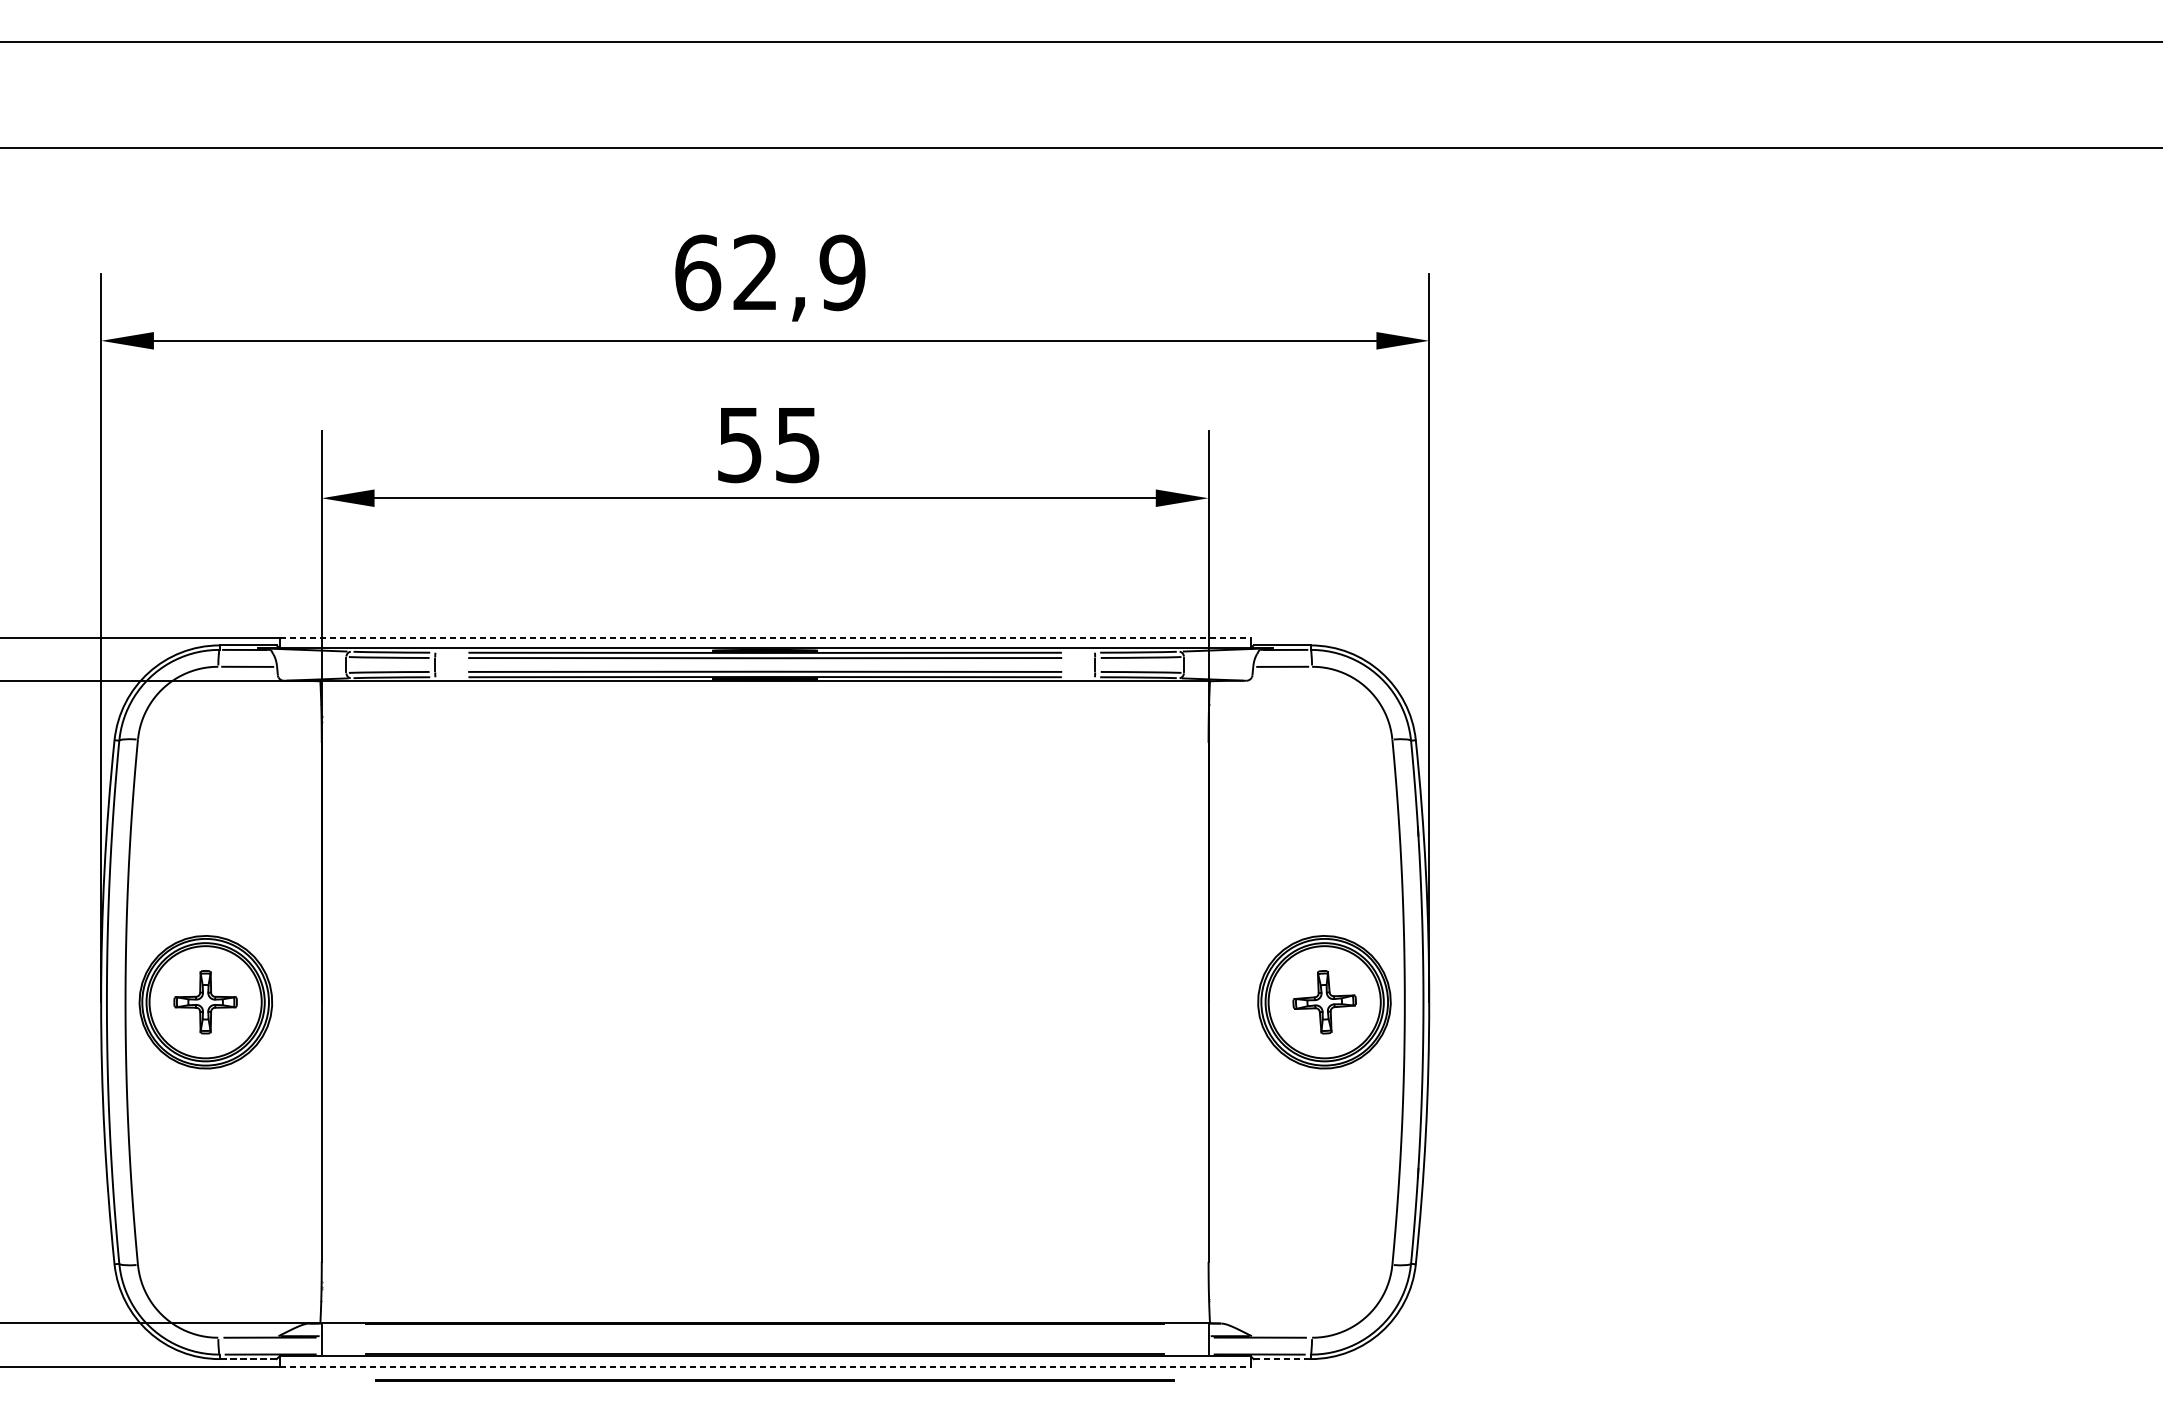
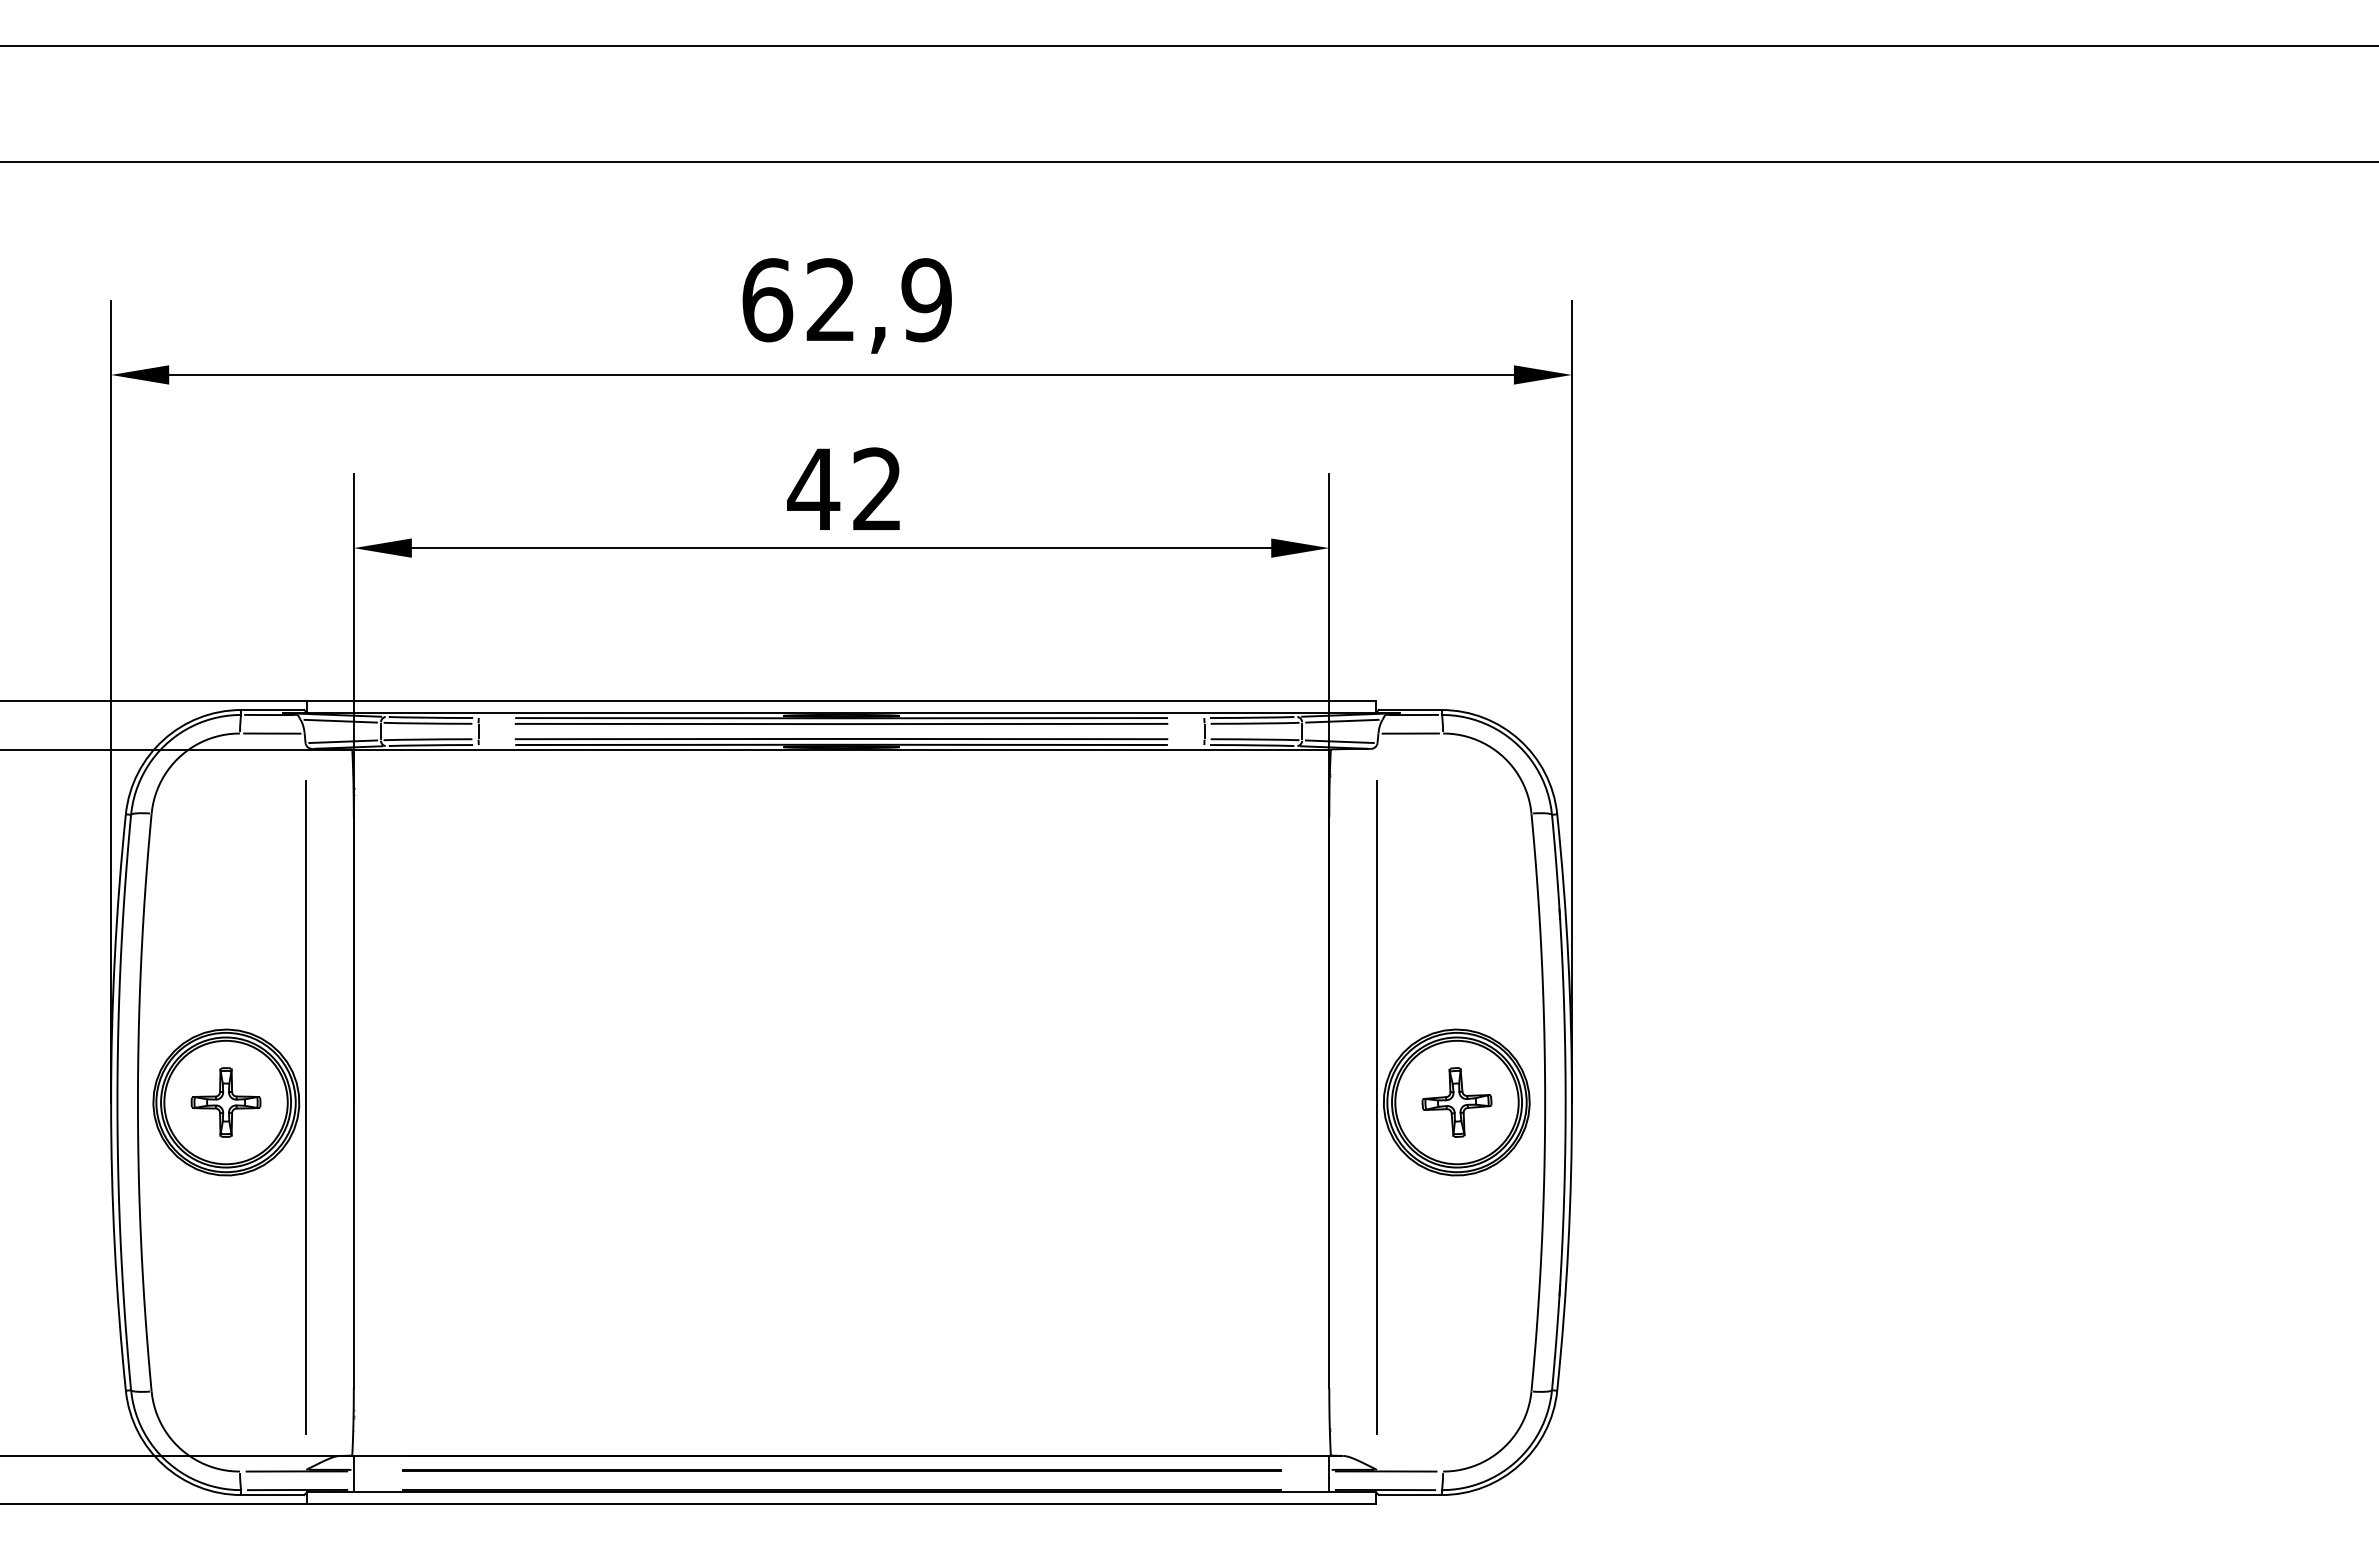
text: (766, 444) -> (843, 489), 55 -> 42
line: (766, 637) -> (842, 701), dashed -> solid
line: (309, 654) -> (340, 720), added
line: (1220, 654) -> (1342, 720), added
line: (312, 674) -> (343, 741), added
line: (1217, 674) -> (1339, 741), added
line: (278, 1006) -> (306, 1107), added
line: (1251, 1006) -> (1376, 1107), added
line: (247, 1359) -> (272, 1495), dashed -> solid
line: (1282, 1359) -> (1410, 1495), dashed -> solid
line: (766, 1366) -> (842, 1503), dashed -> solid
line: (775, 1380) -> (841, 1470), moved

